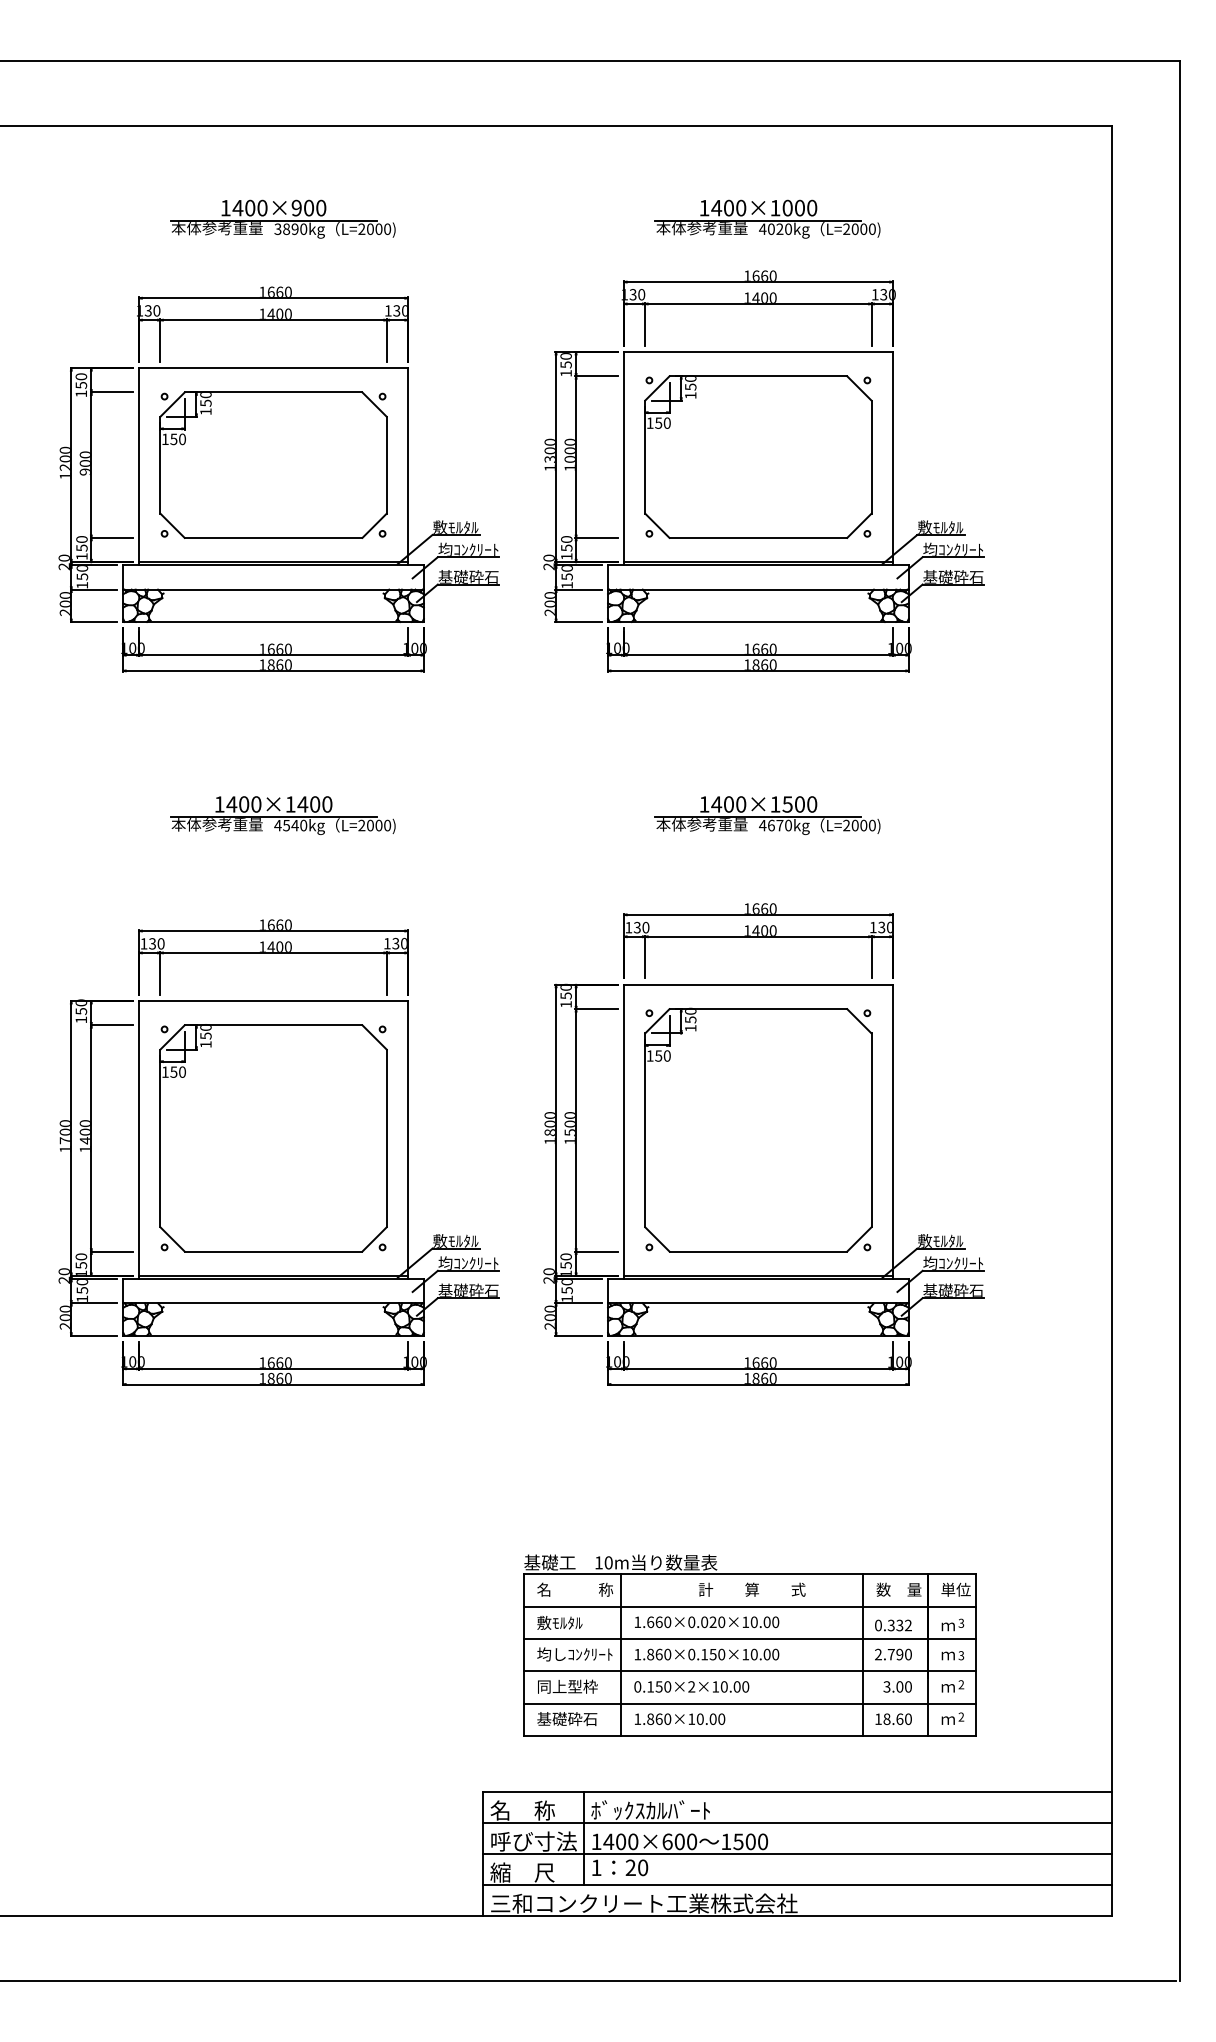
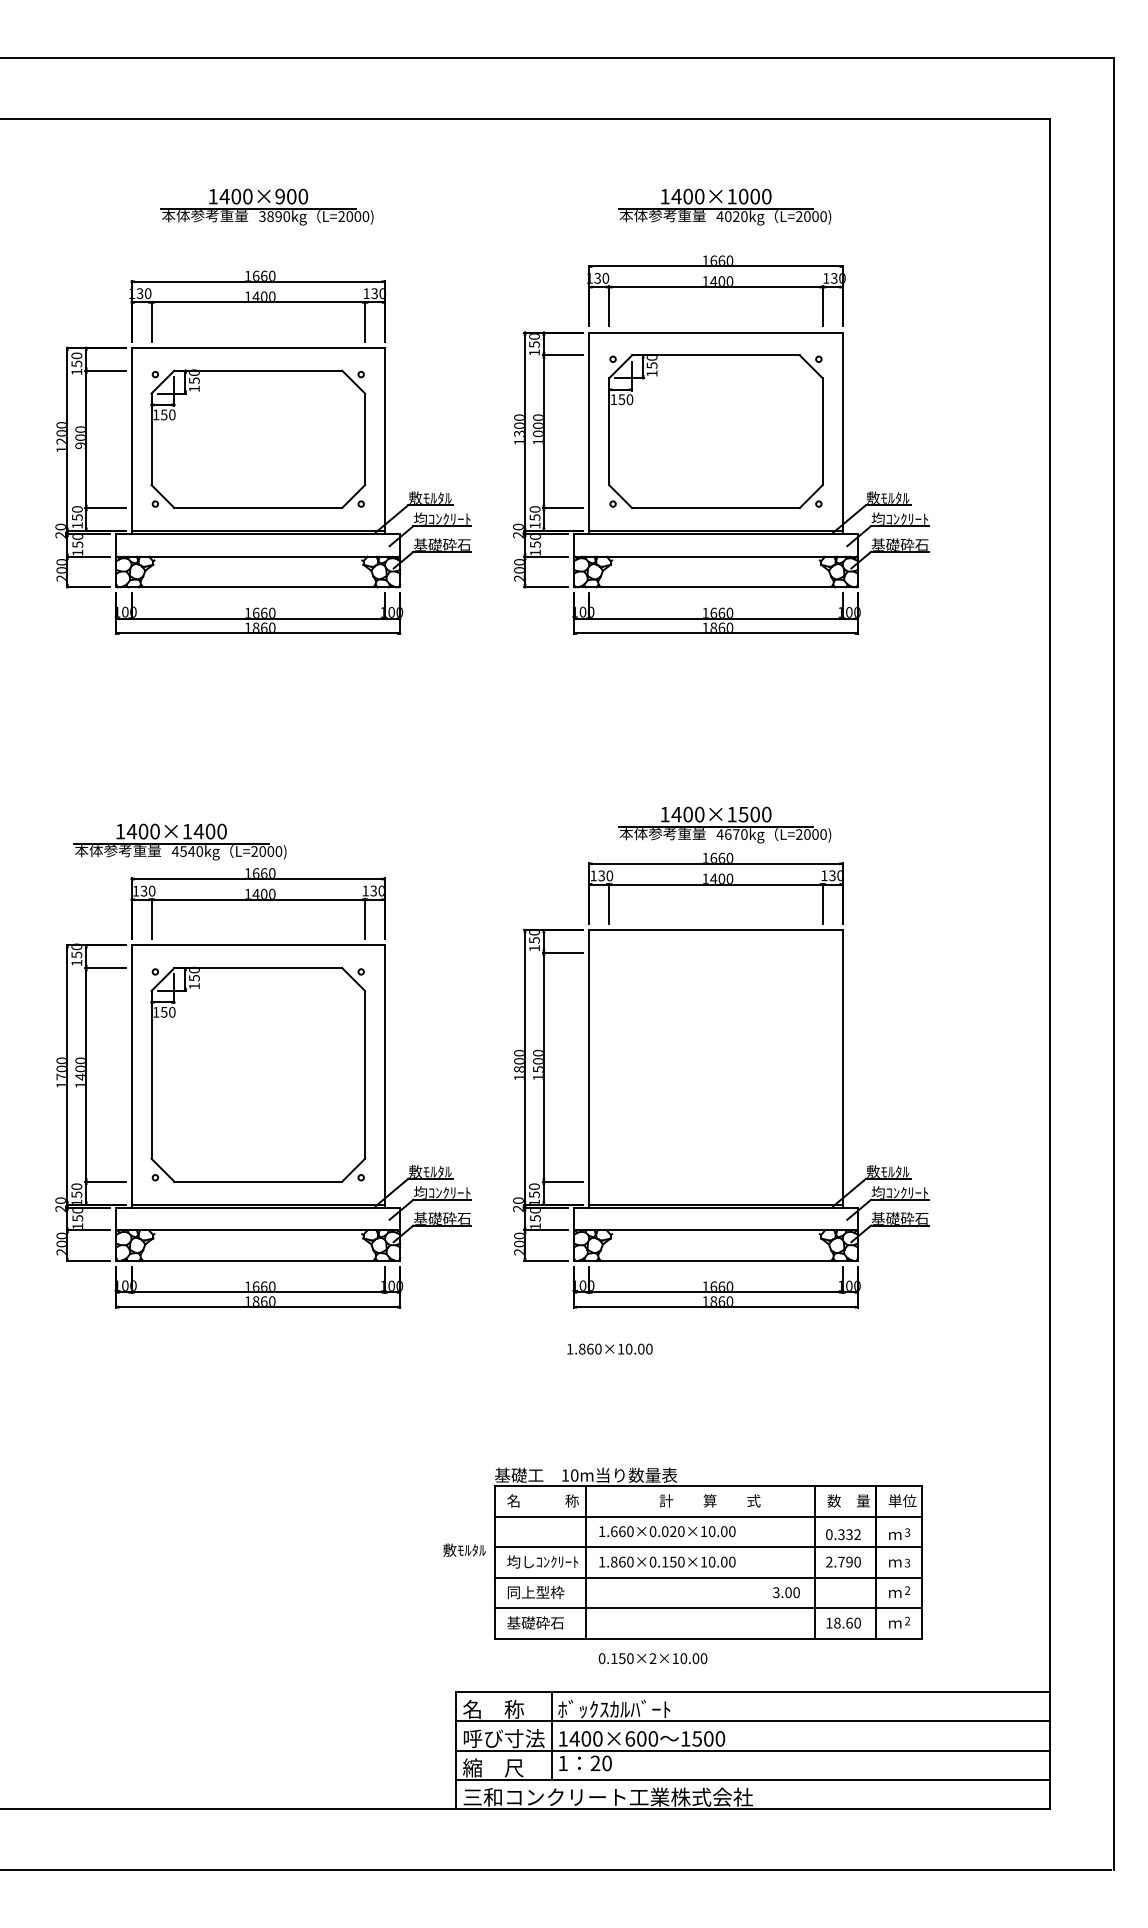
part: (282, 814) -> (179, 841), moved
part: (767, 814) -> (724, 824), moved
part: (757, 1129) -> (715, 1066), removed
text: (559, 1622) -> (464, 1549), moved
text: (691, 1686) -> (652, 1658), moved
text: (897, 1686) -> (786, 1592), moved
text: (679, 1718) -> (609, 1348), moved

